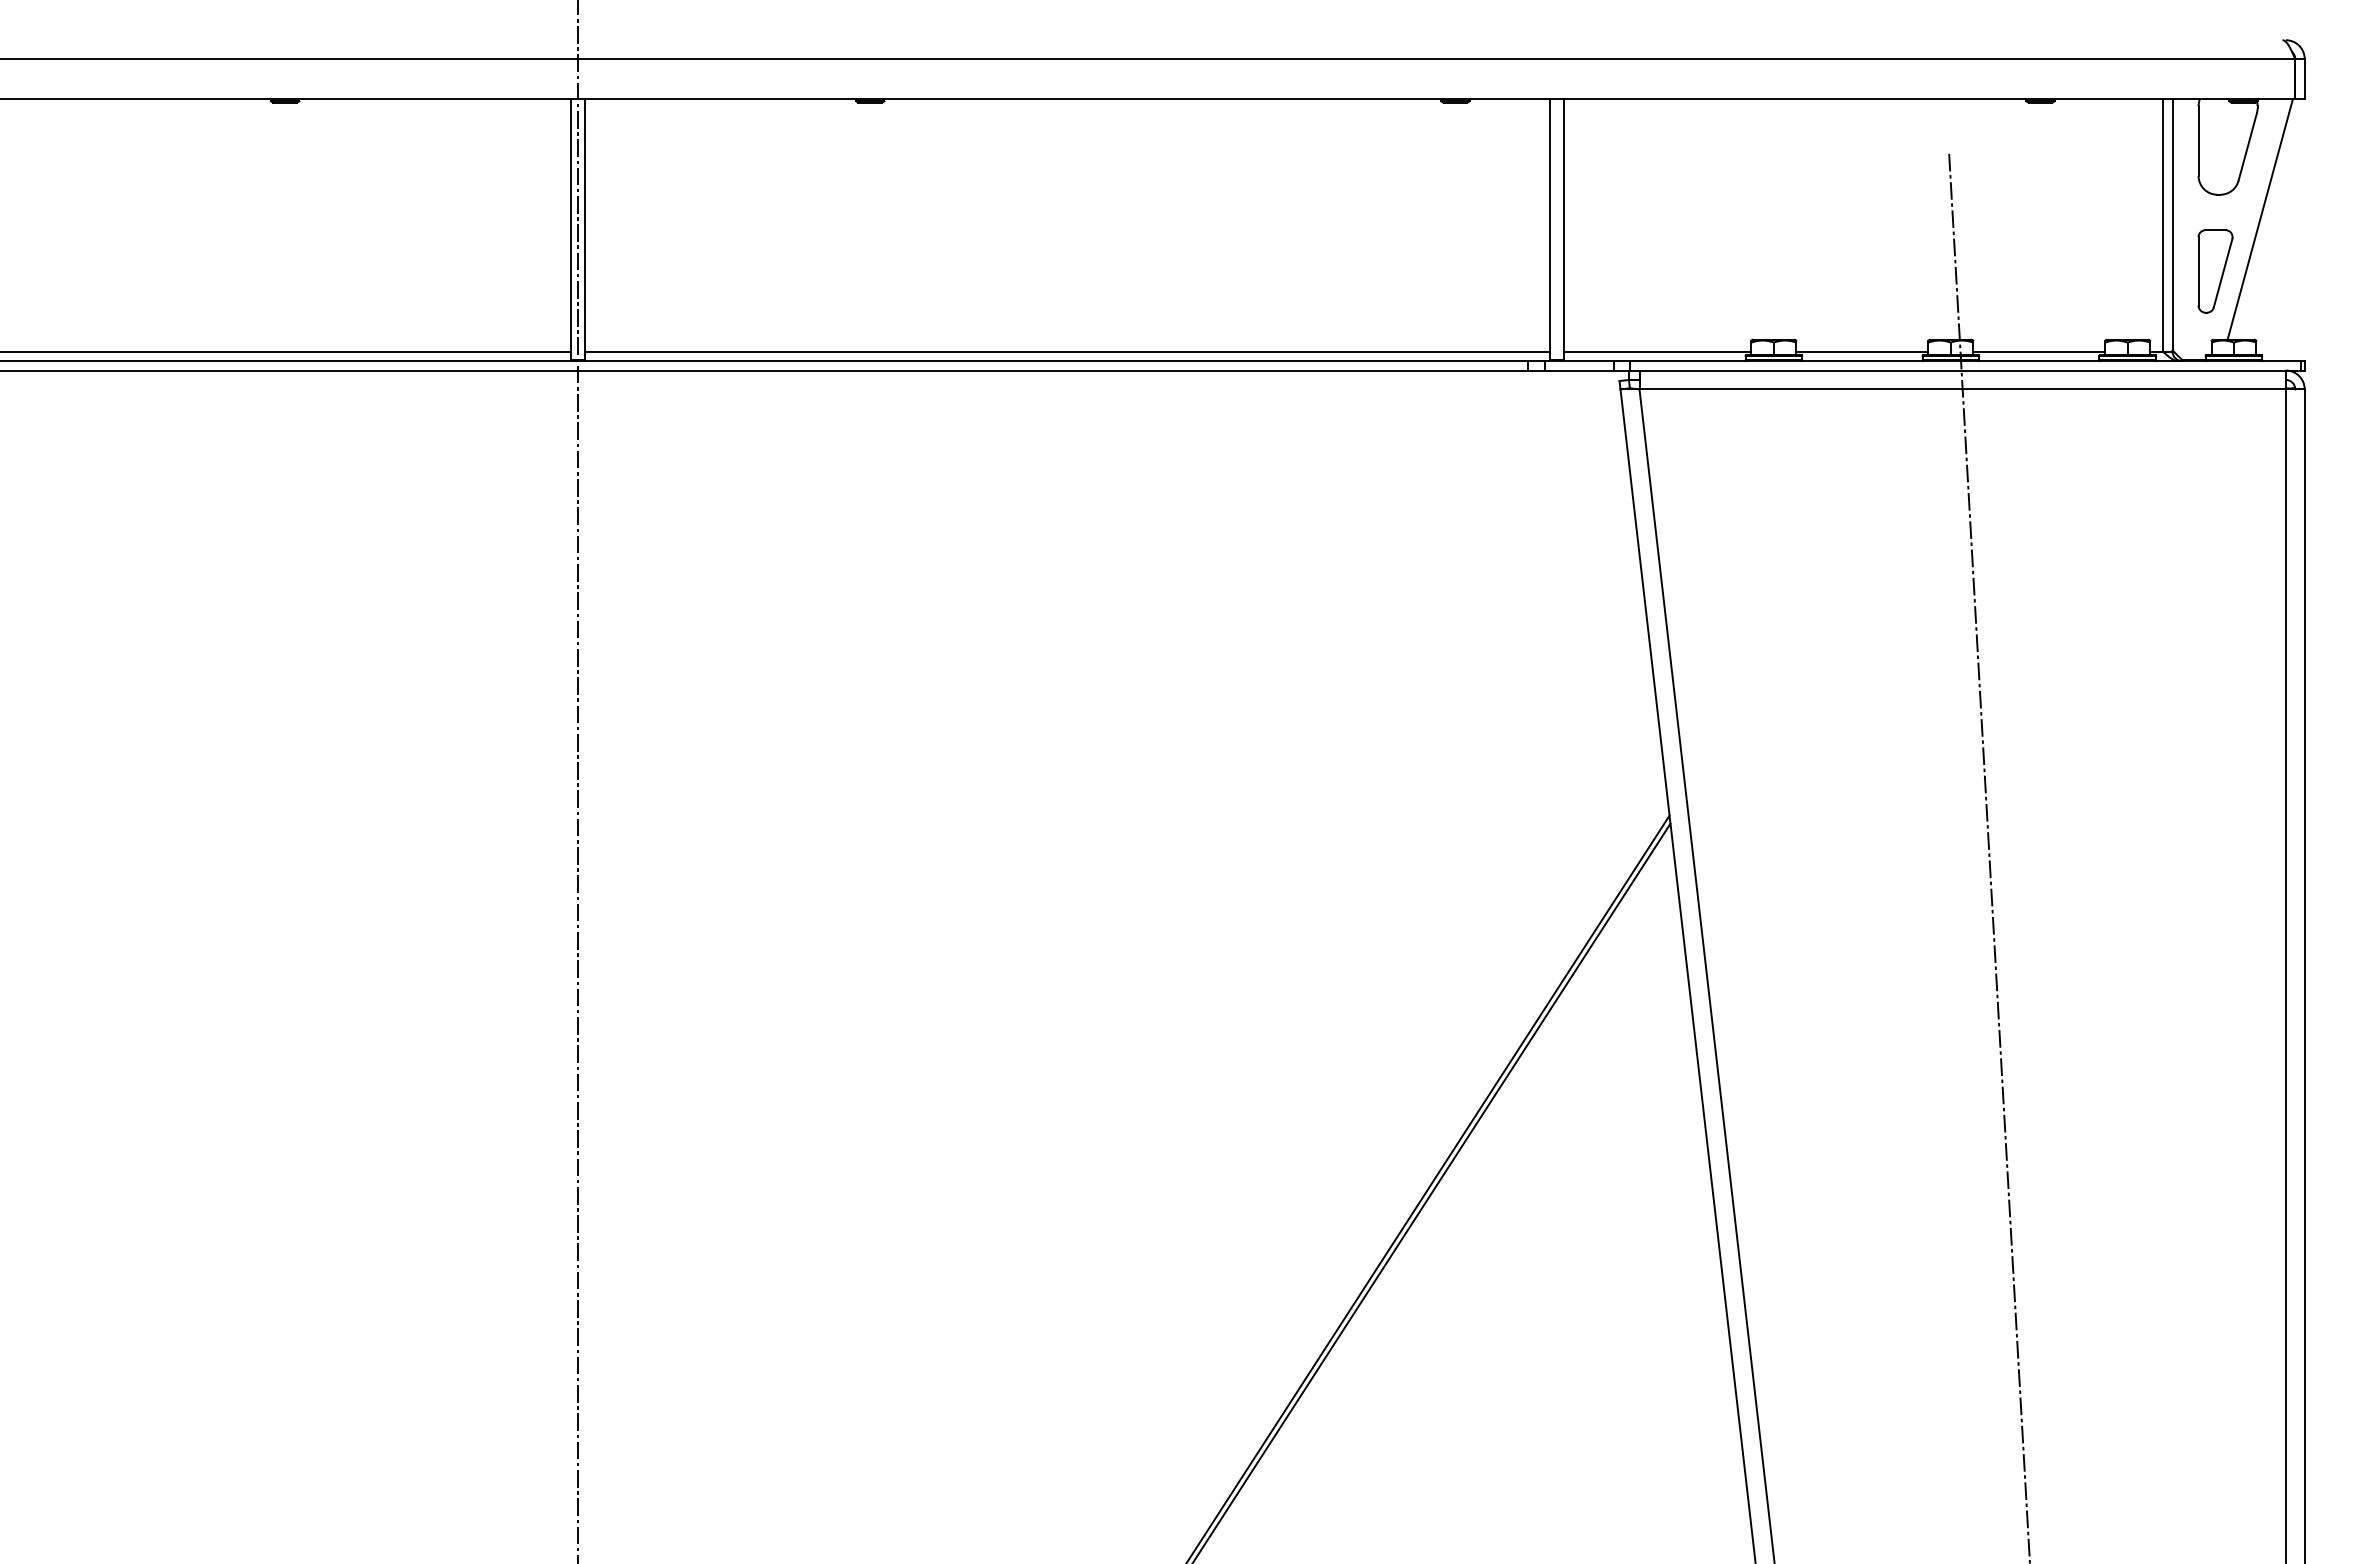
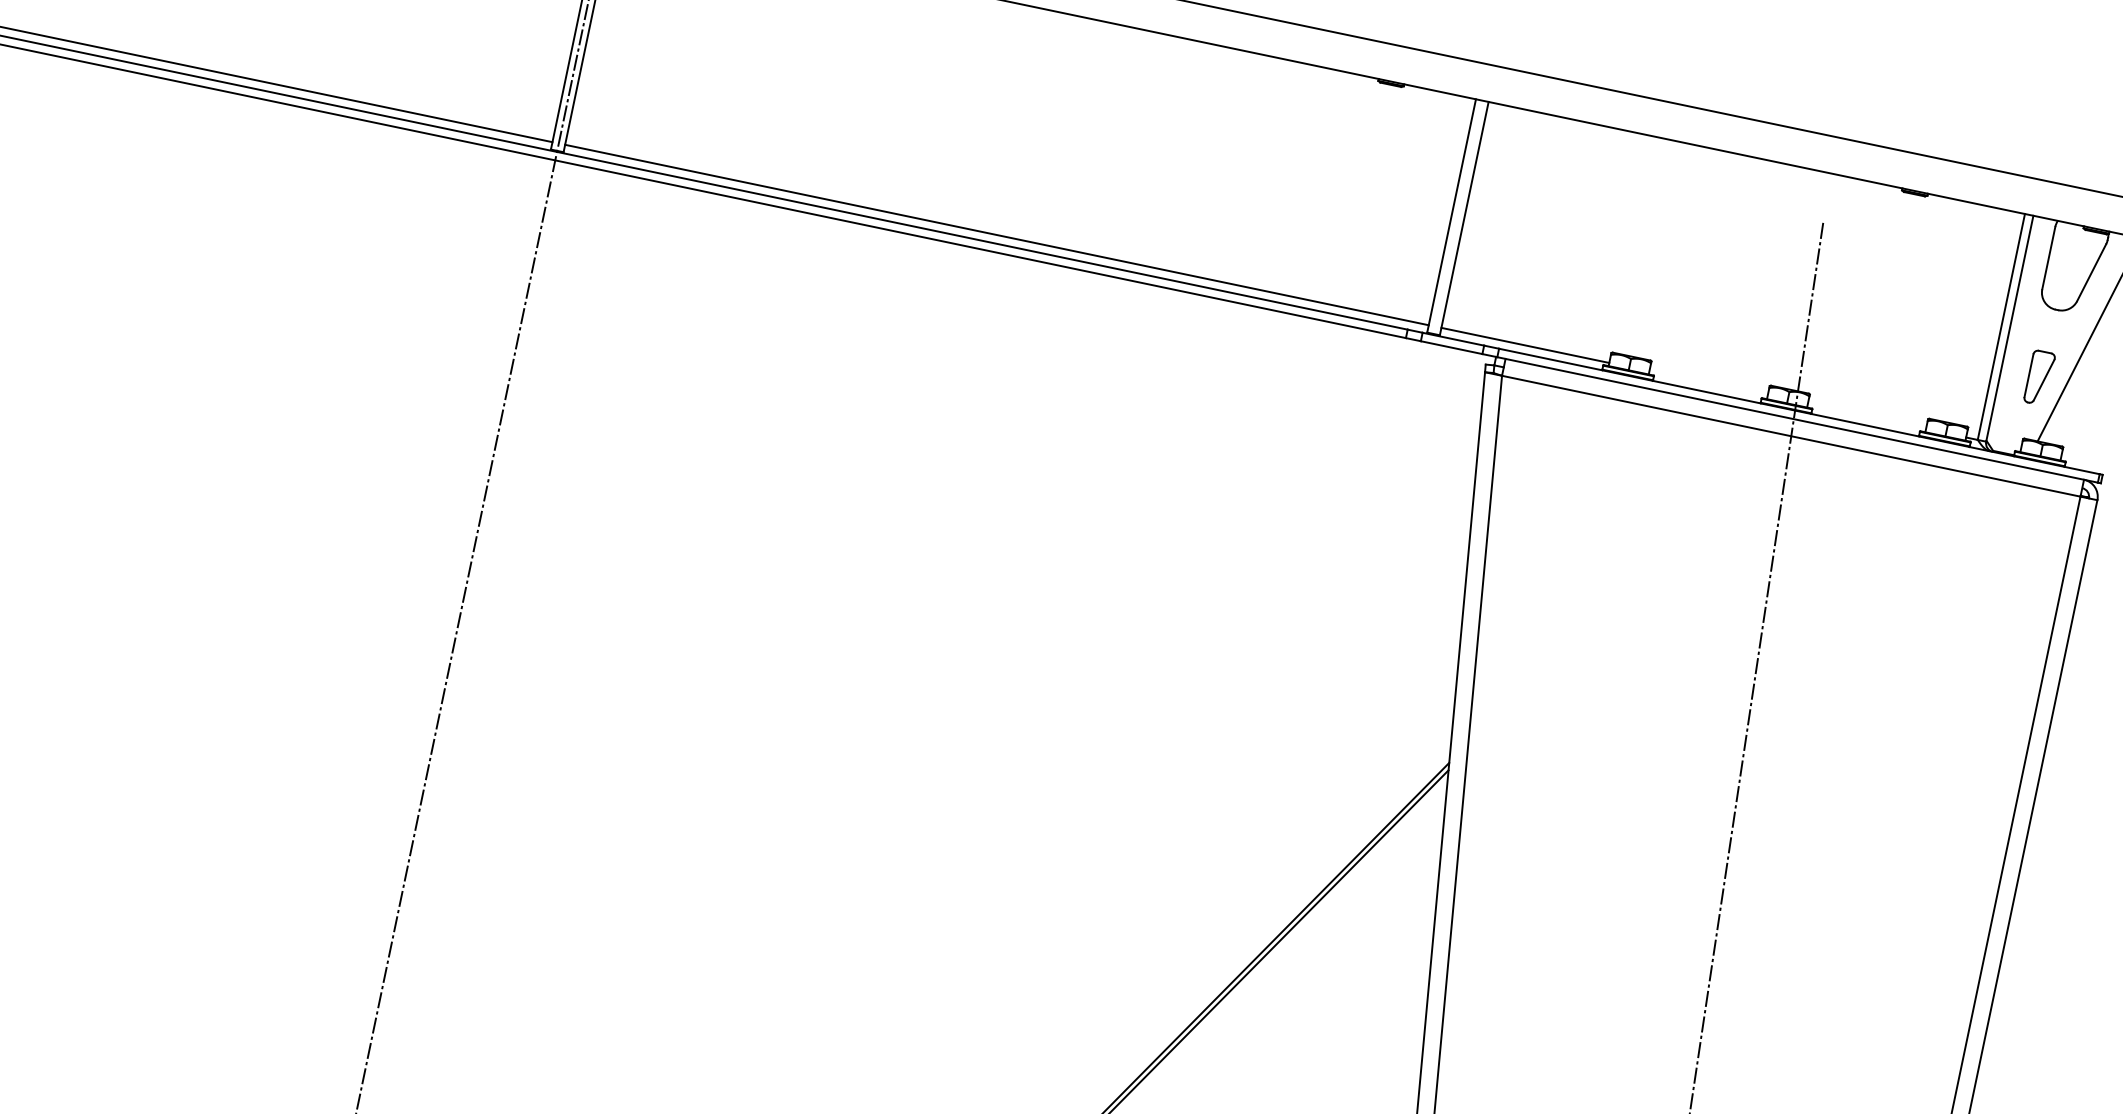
part: (2215, 271) -> (2039, 377), size x0.7
line: (1862, 351) -> (1708, 383), removed
line: (2039, 351) -> (1867, 416), removed

